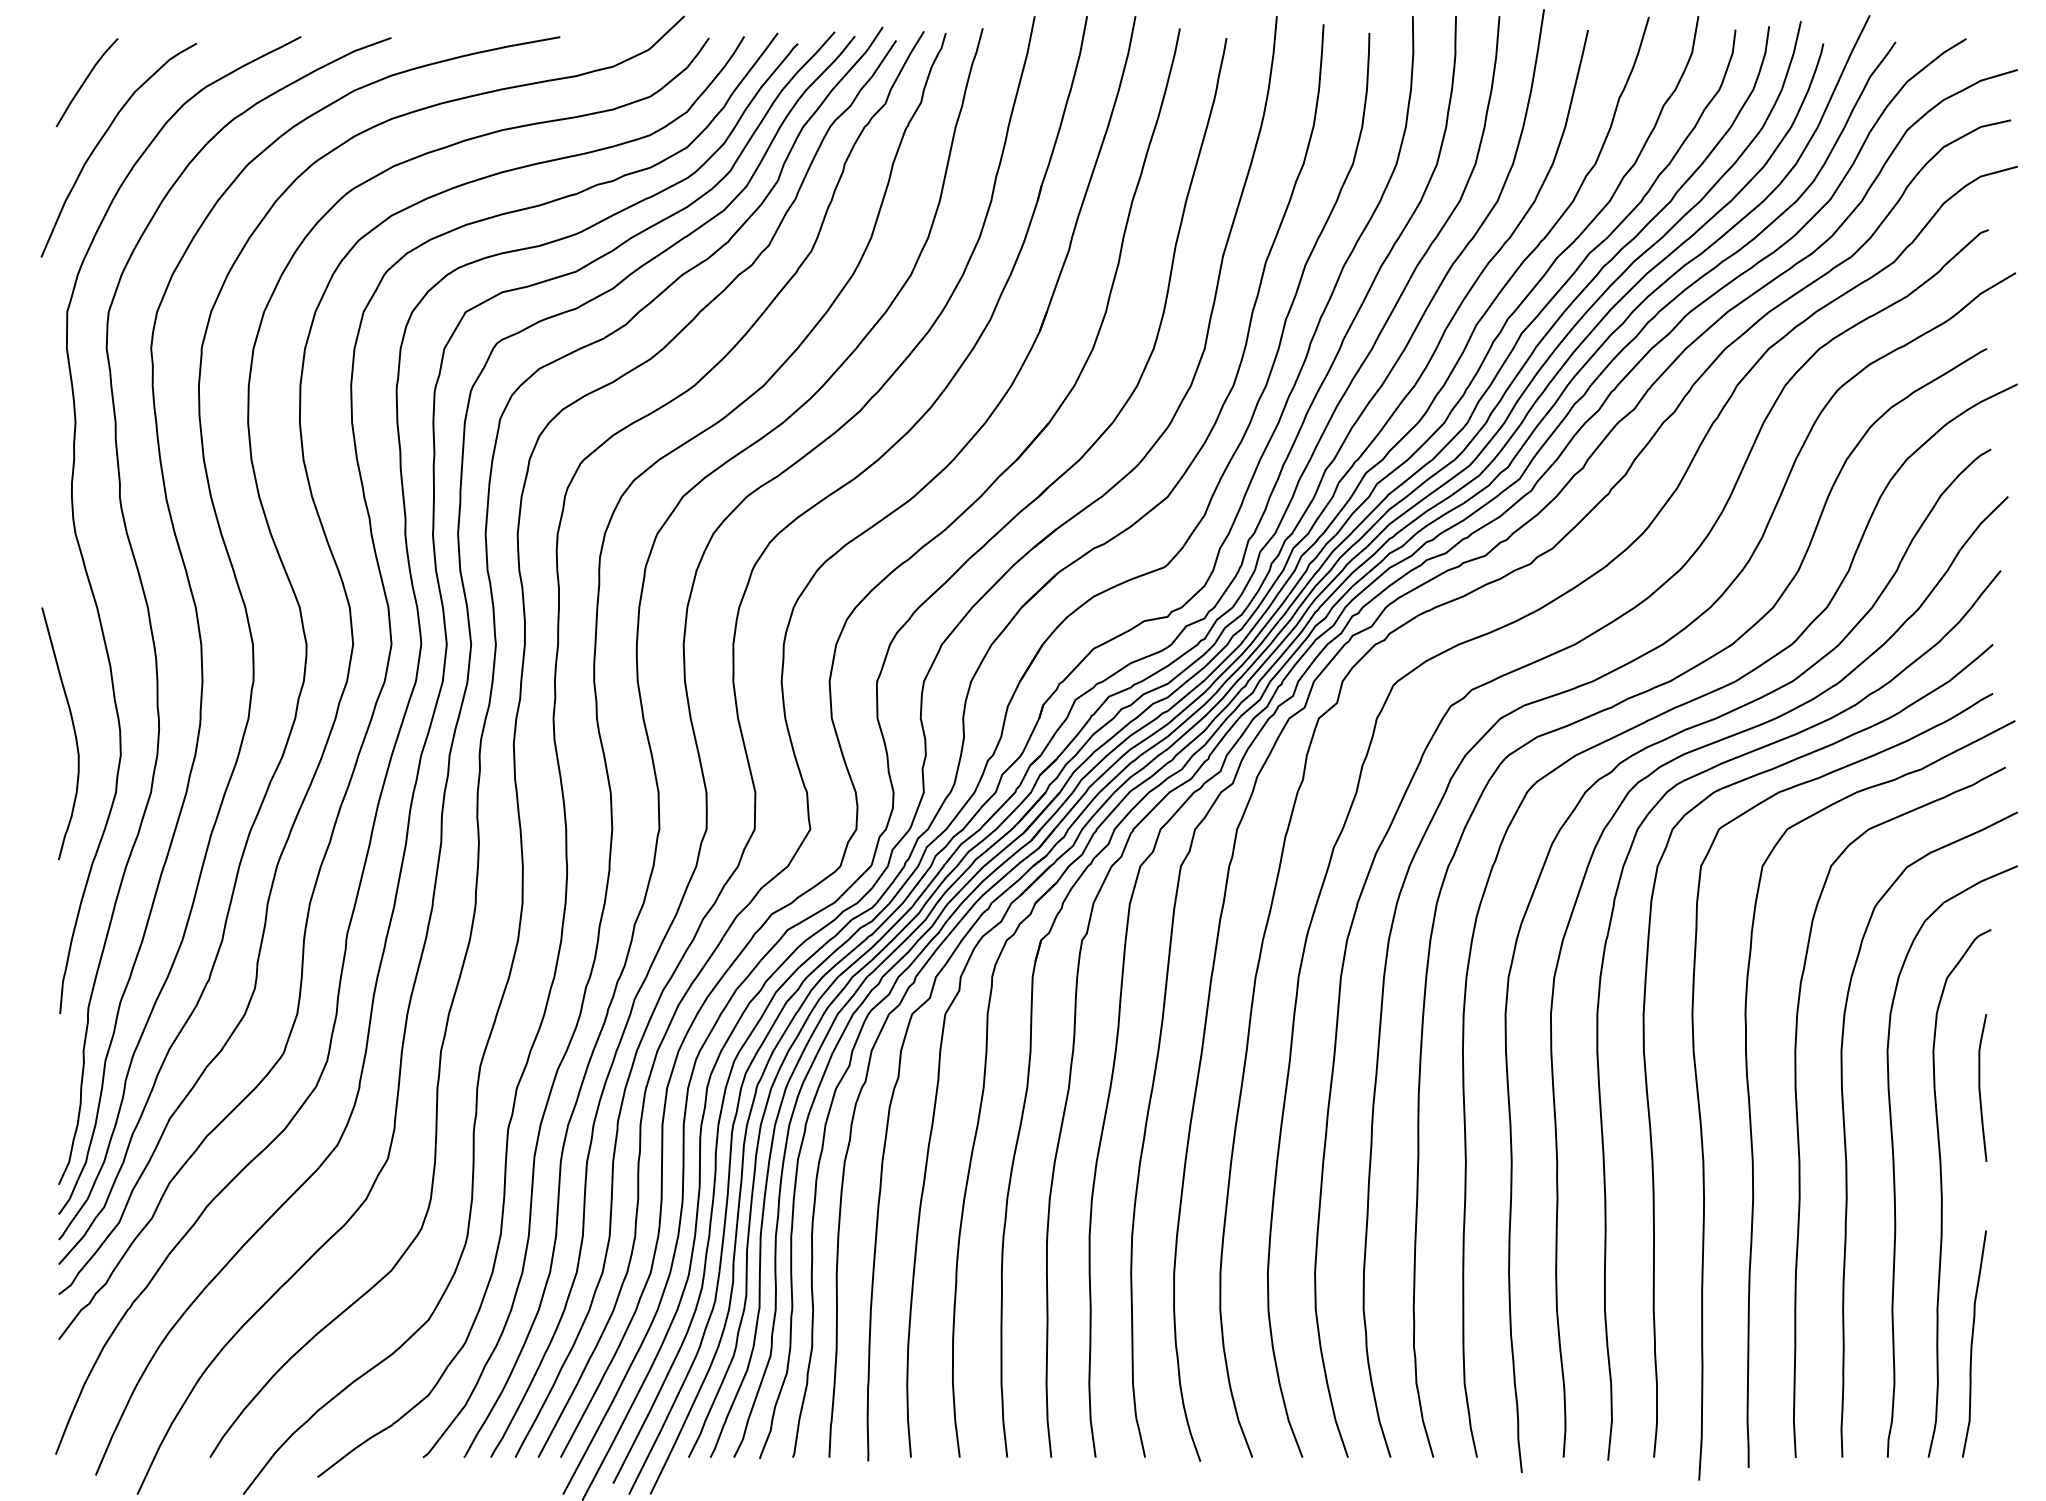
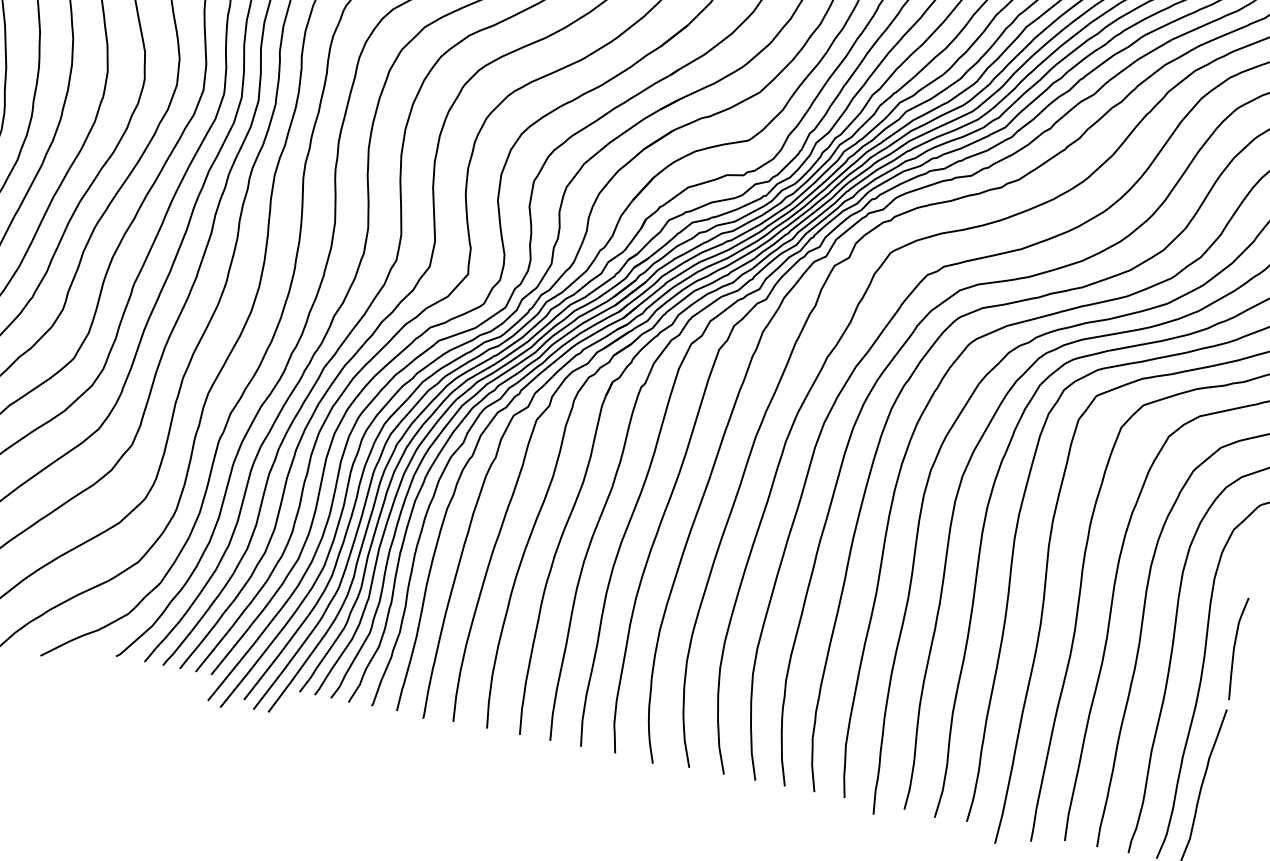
curve: (1980, 1087) -> (1234, 647), moved

